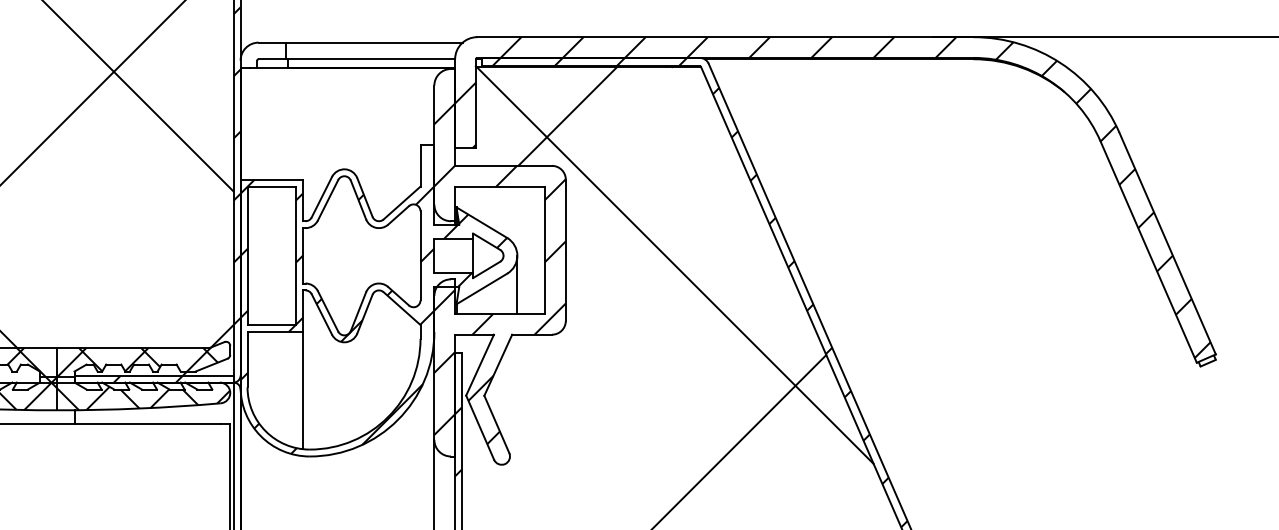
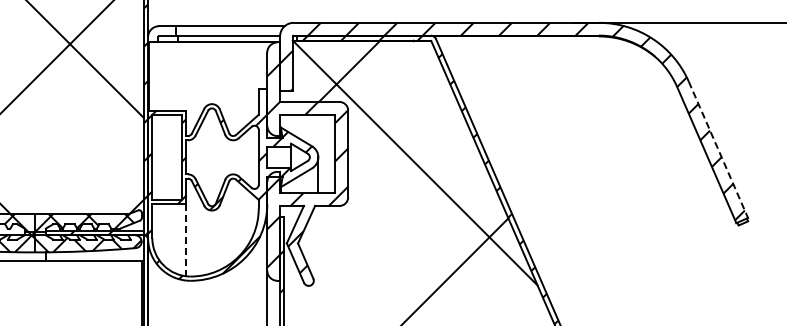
line: (1167, 244) -> (718, 150), solid -> dashed
line: (303, 390) -> (186, 240), solid -> dashed

